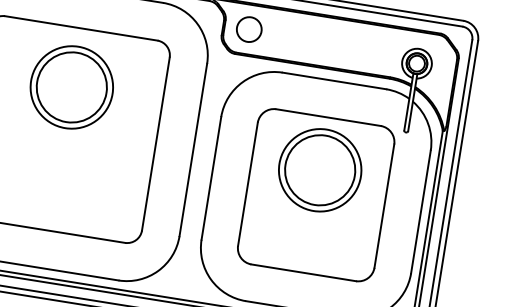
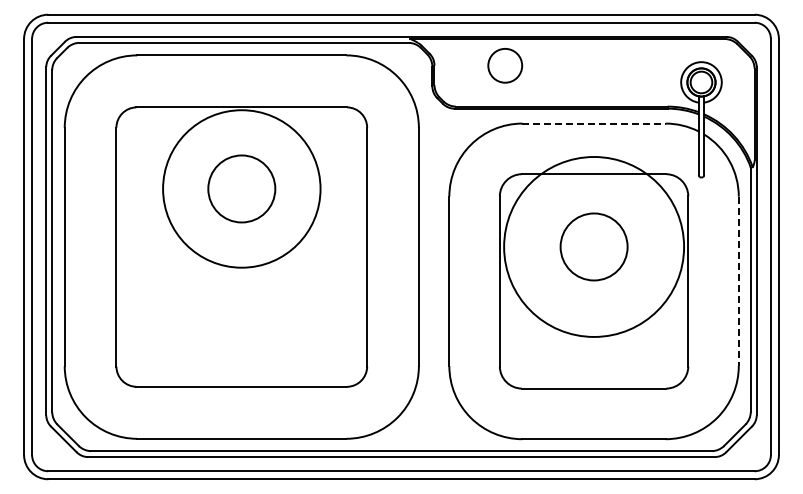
circle: (249, 29) -> (505, 65), moved
line: (334, 80) -> (594, 123), solid -> dashed
circle: (71, 87) -> (241, 188), size x0.7
circle: (71, 87) -> (241, 188), size x1.4
circle: (319, 169) -> (593, 246), size x0.7
circle: (319, 169) -> (593, 246), size x1.6
line: (420, 212) -> (738, 281), solid -> dashed

